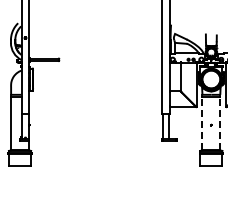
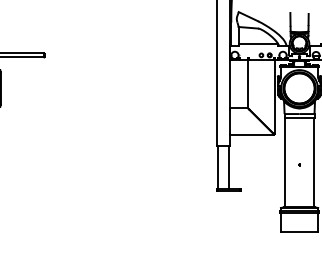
line: (202, 123) -> (284, 162), dashed -> solid
line: (220, 123) -> (314, 162), dashed -> solid

